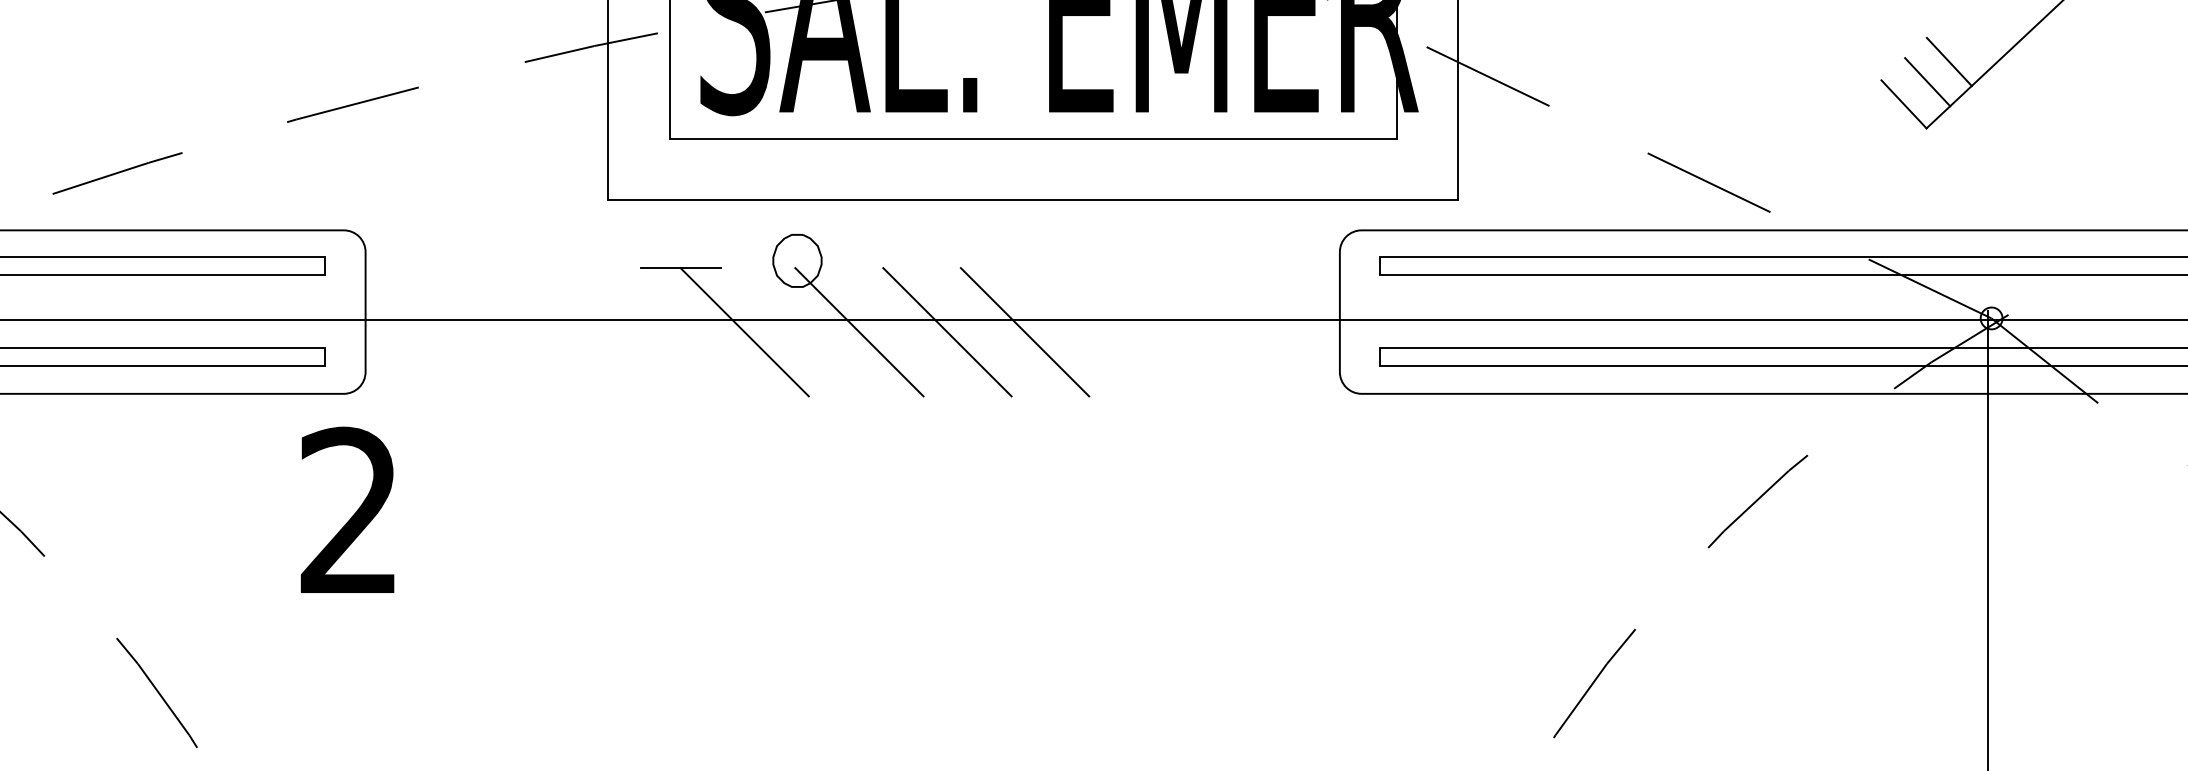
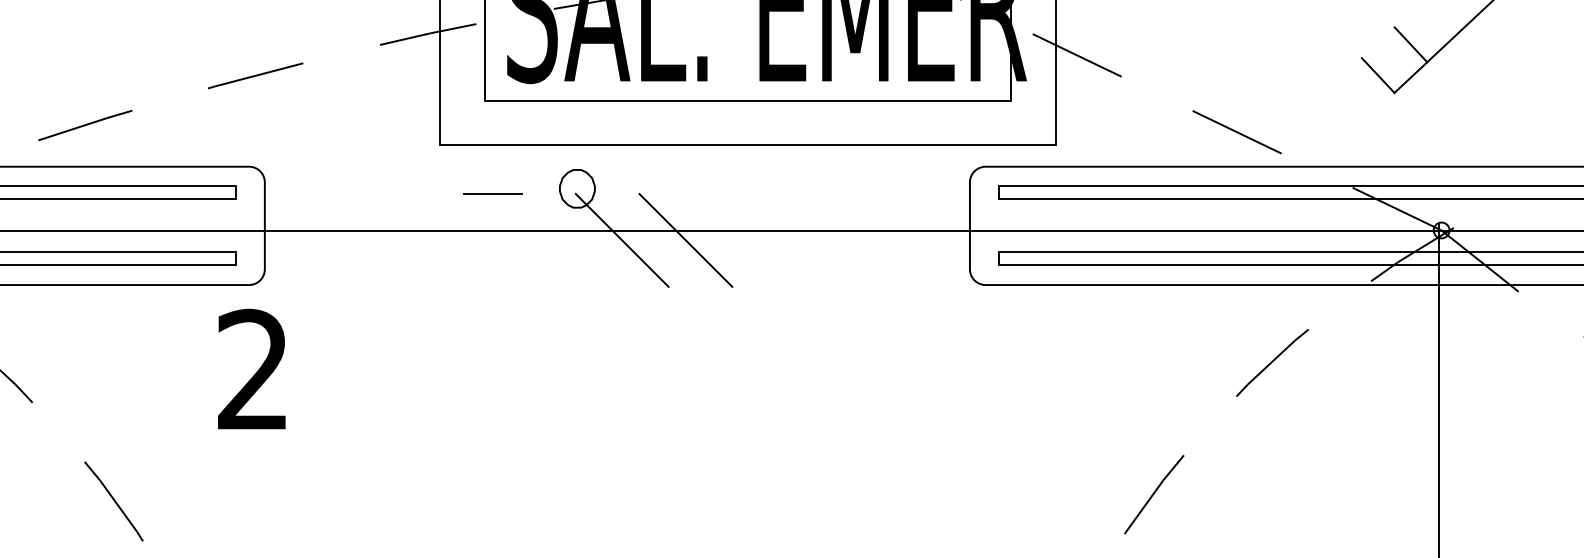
line: (1927, 82) -> (1395, 59), removed
line: (744, 332) -> (539, 240), removed
line: (1024, 332) -> (741, 240), removed

